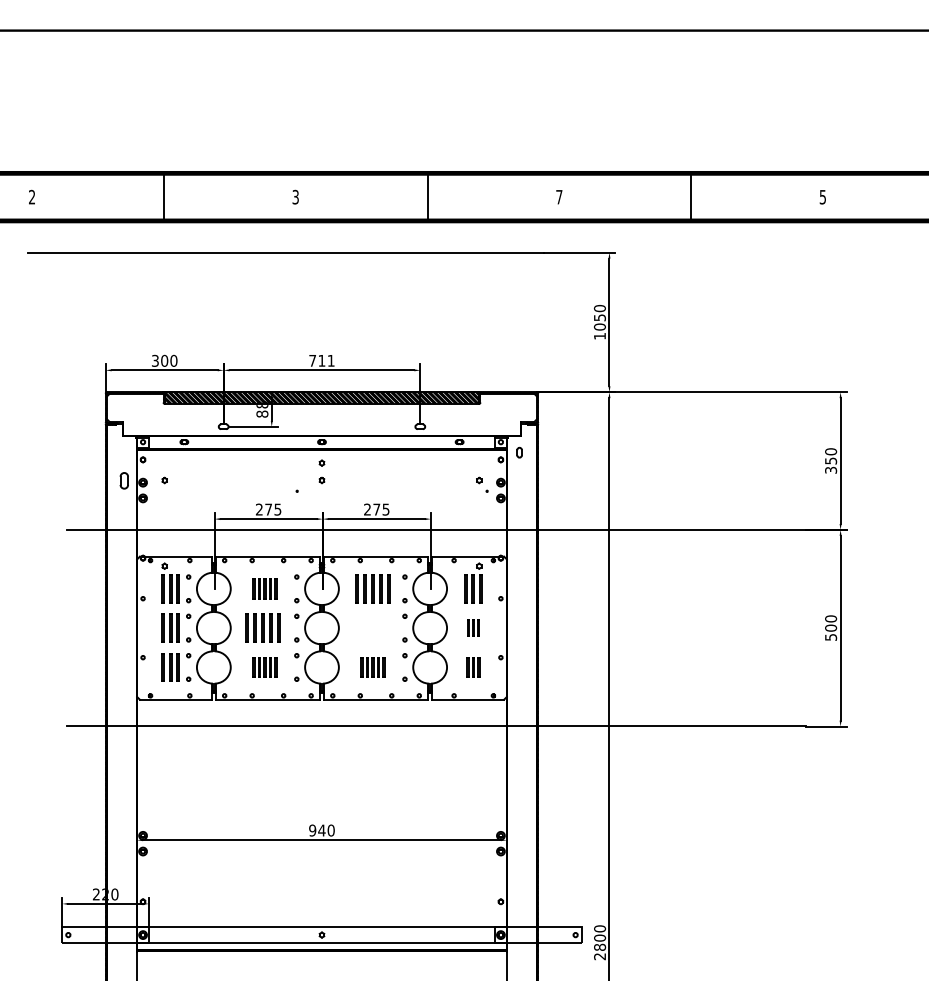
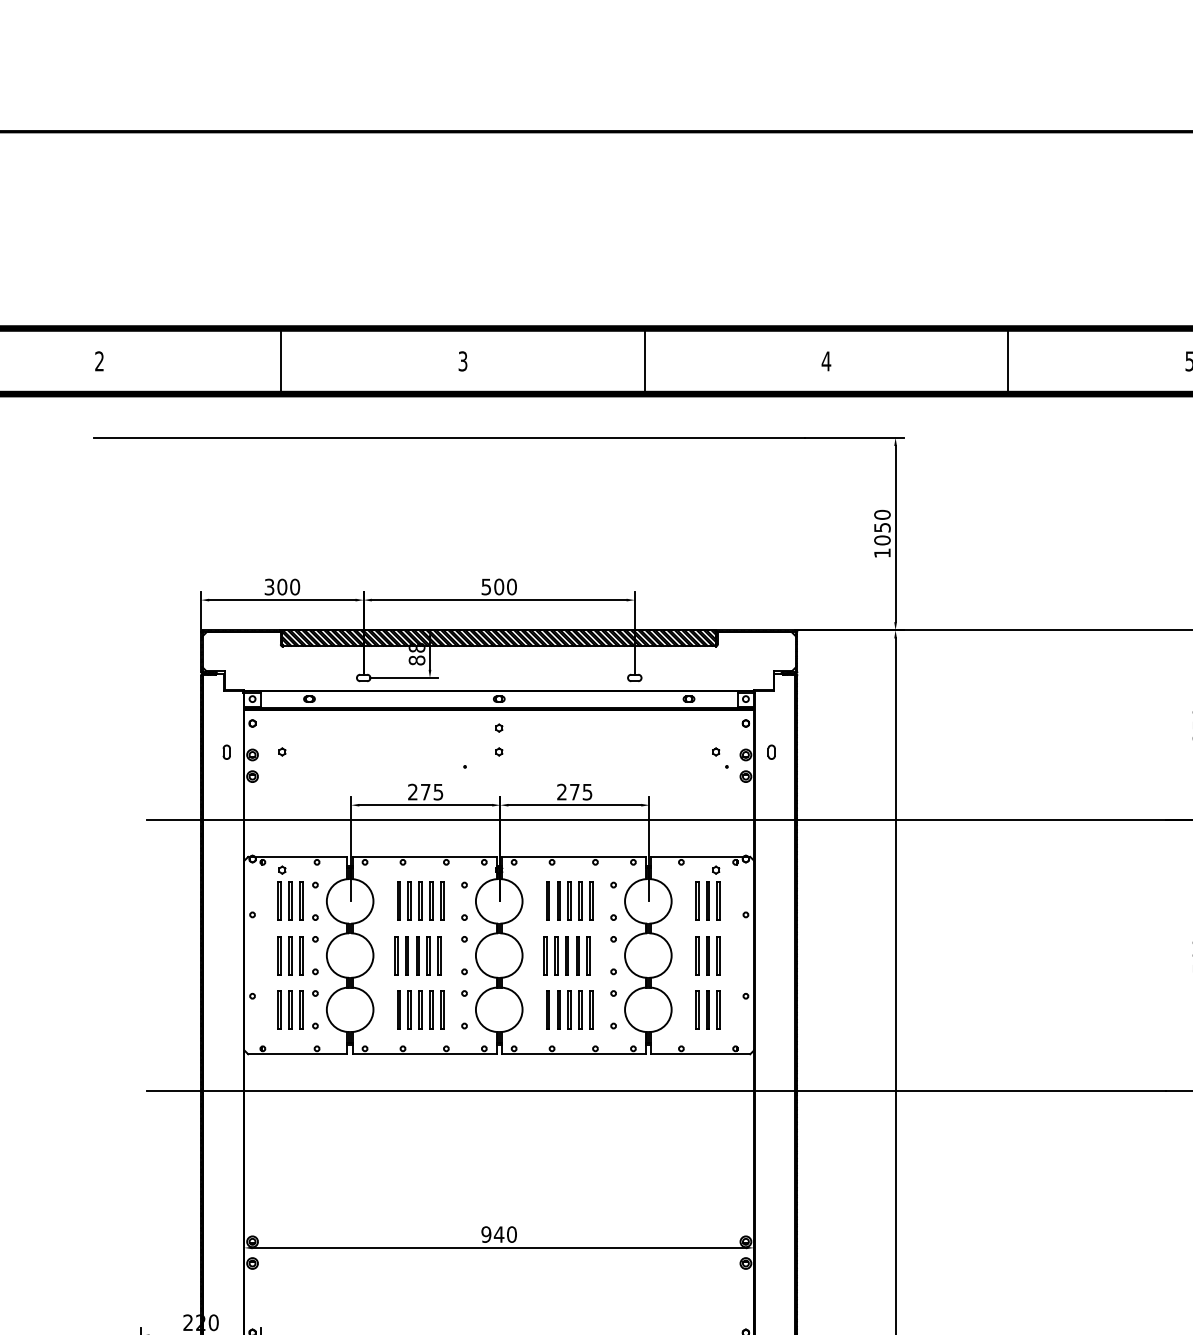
text: (558, 197) -> (825, 361), 7 -> 4
text: (321, 360) -> (498, 586), 711 -> 500
part: (519, 452) -> (771, 751), moved
part: (124, 480) -> (226, 751), size x0.62
part: (264, 588) -> (419, 900), size x1.43
part: (370, 627) -> (566, 954), added
part: (473, 627) -> (708, 954), size x1.67
part: (264, 667) -> (419, 1009), size x1.43
part: (372, 667) -> (568, 1009), size x1.43
part: (473, 667) -> (708, 1009), size x1.43

